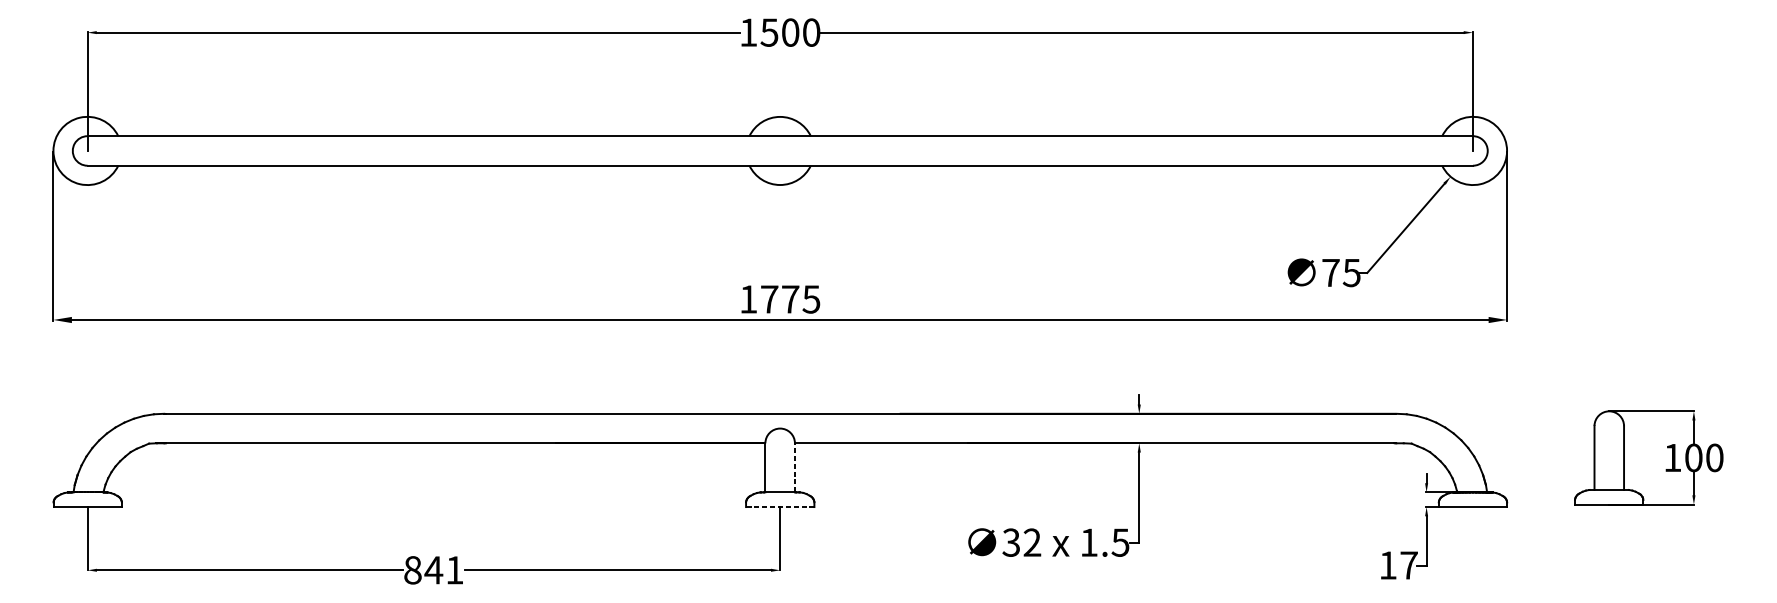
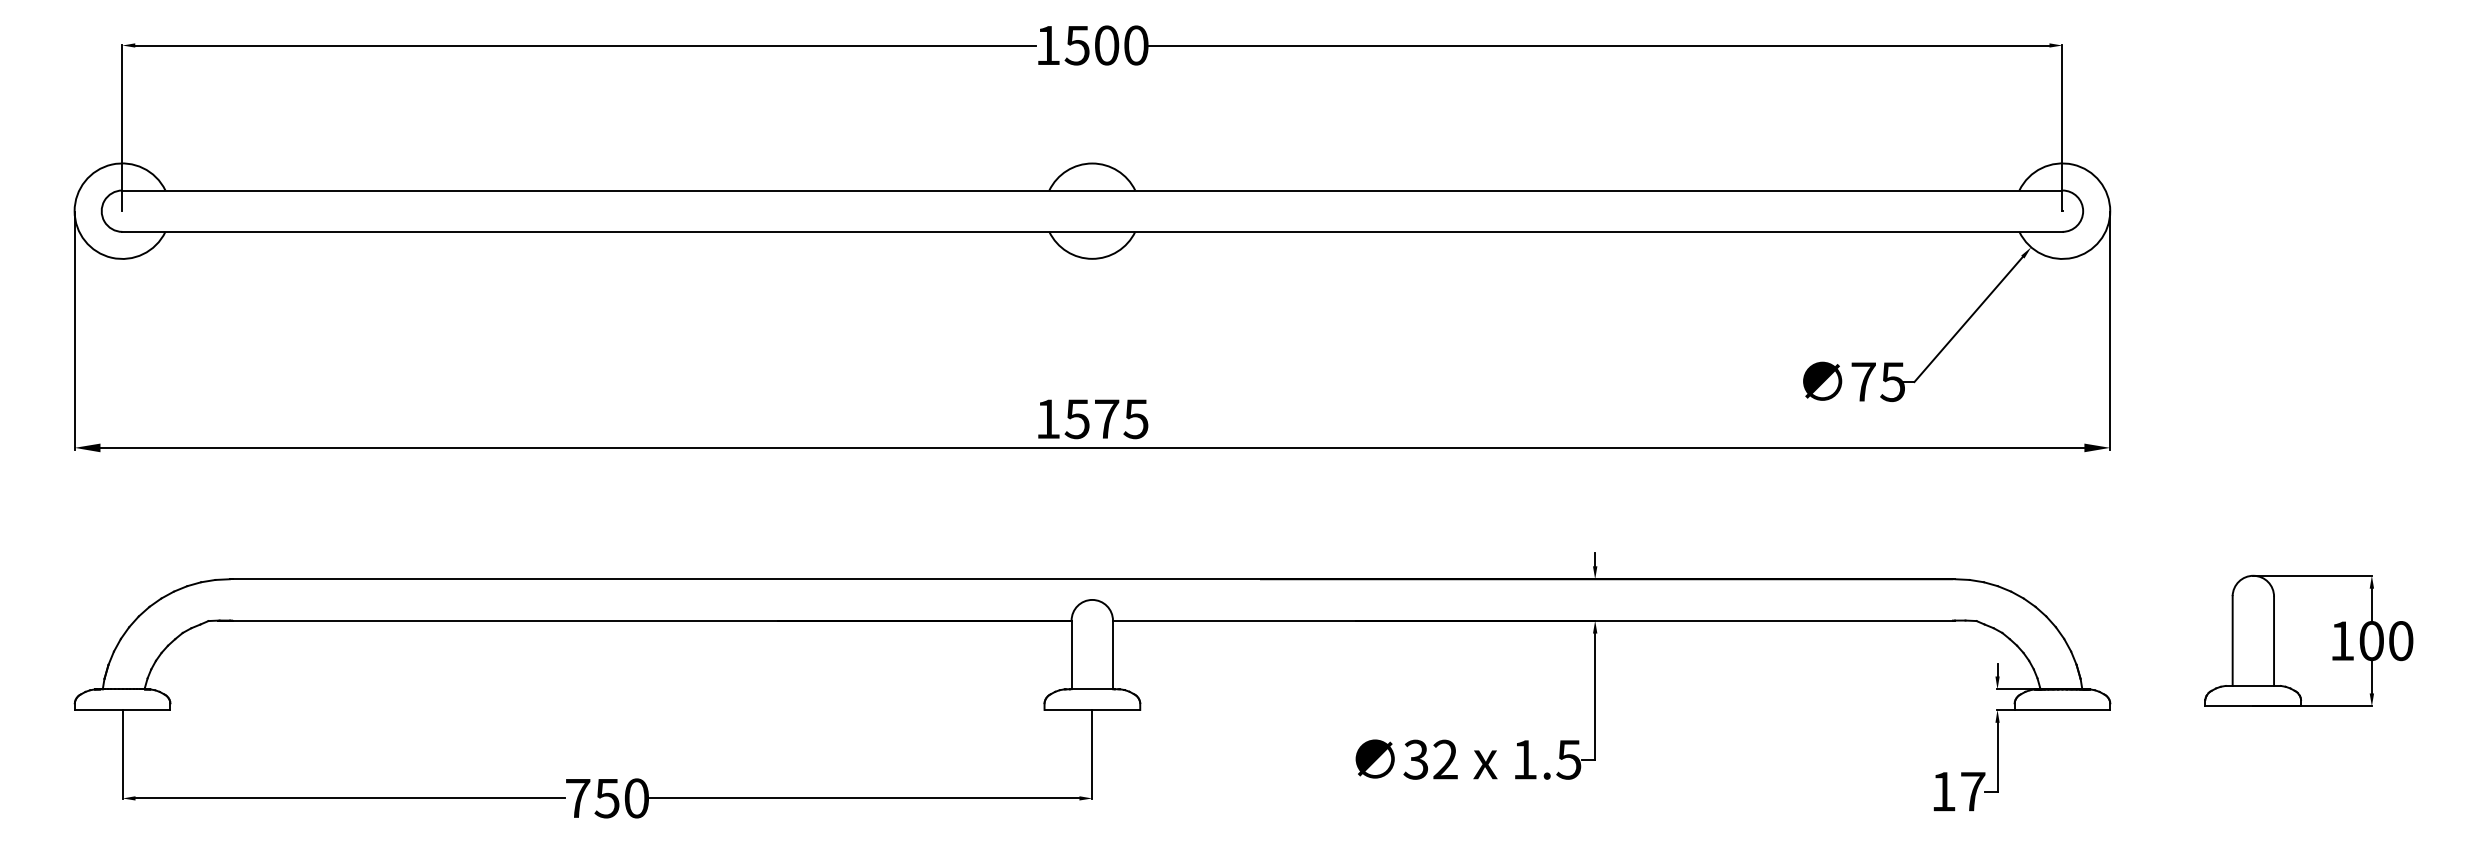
text: (768, 299) -> (1076, 419), 1775 -> 1575
line: (795, 467) -> (1113, 654), dashed -> solid
line: (780, 506) -> (1092, 709), dashed -> solid
text: (433, 570) -> (607, 798), 841 -> 750

